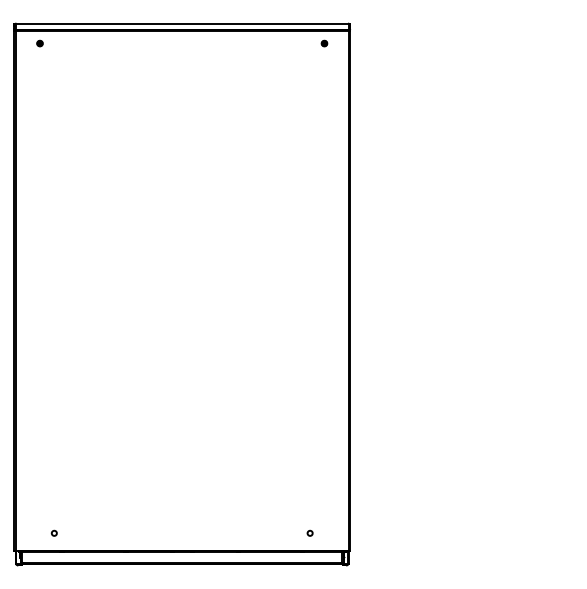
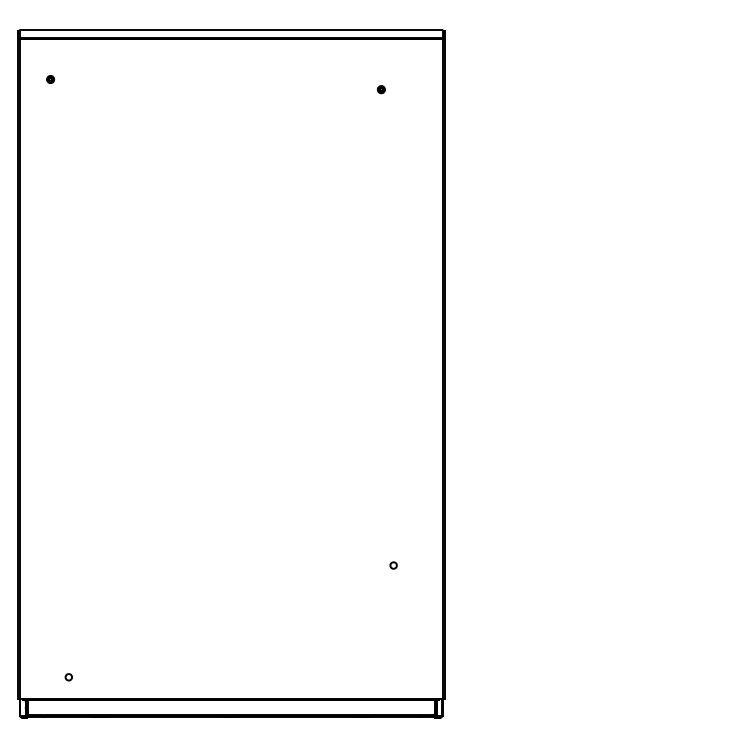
part: (39, 43) -> (49, 79), moved
part: (324, 43) -> (381, 89), moved
circle: (309, 532) -> (392, 564), moved

